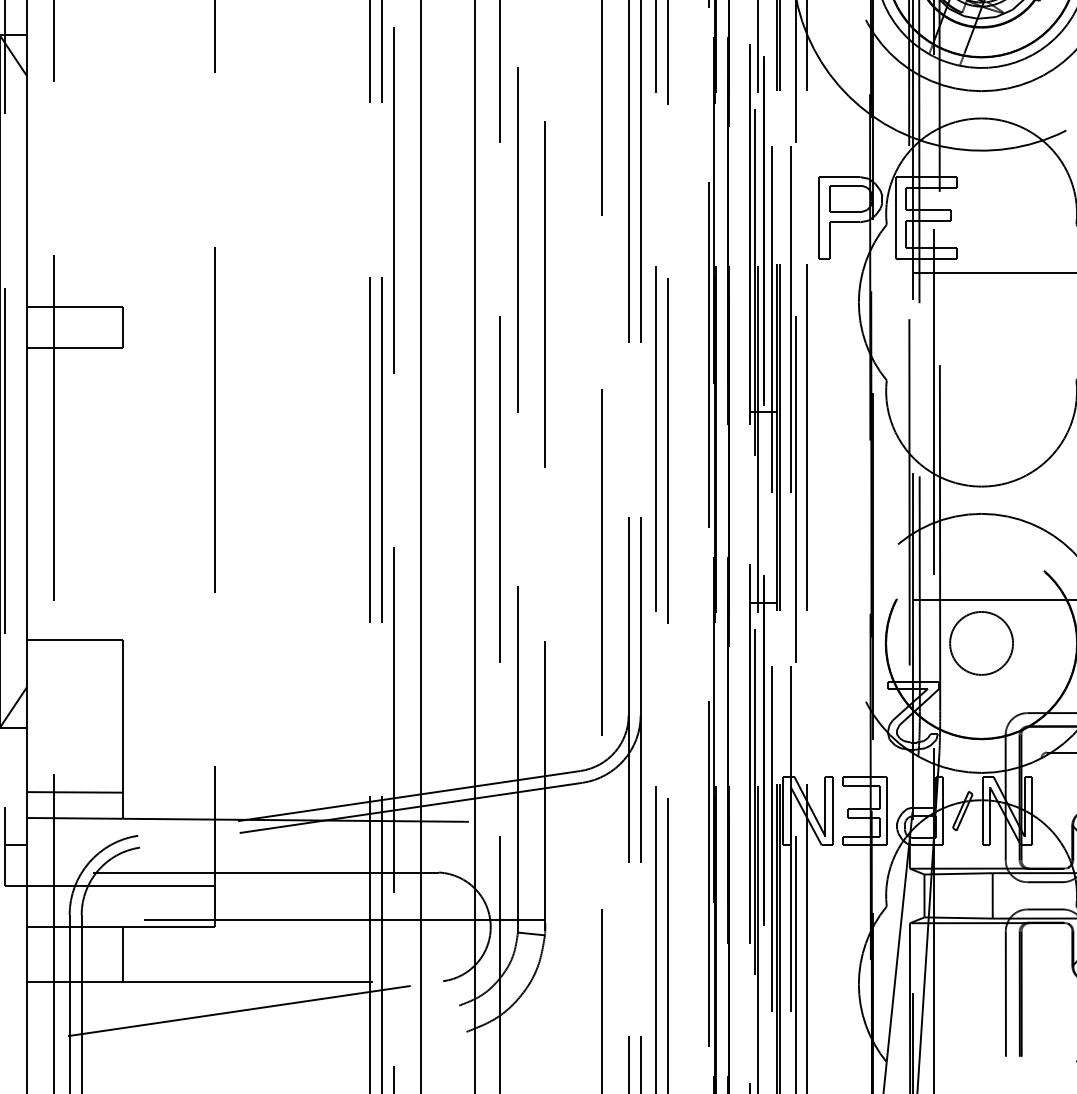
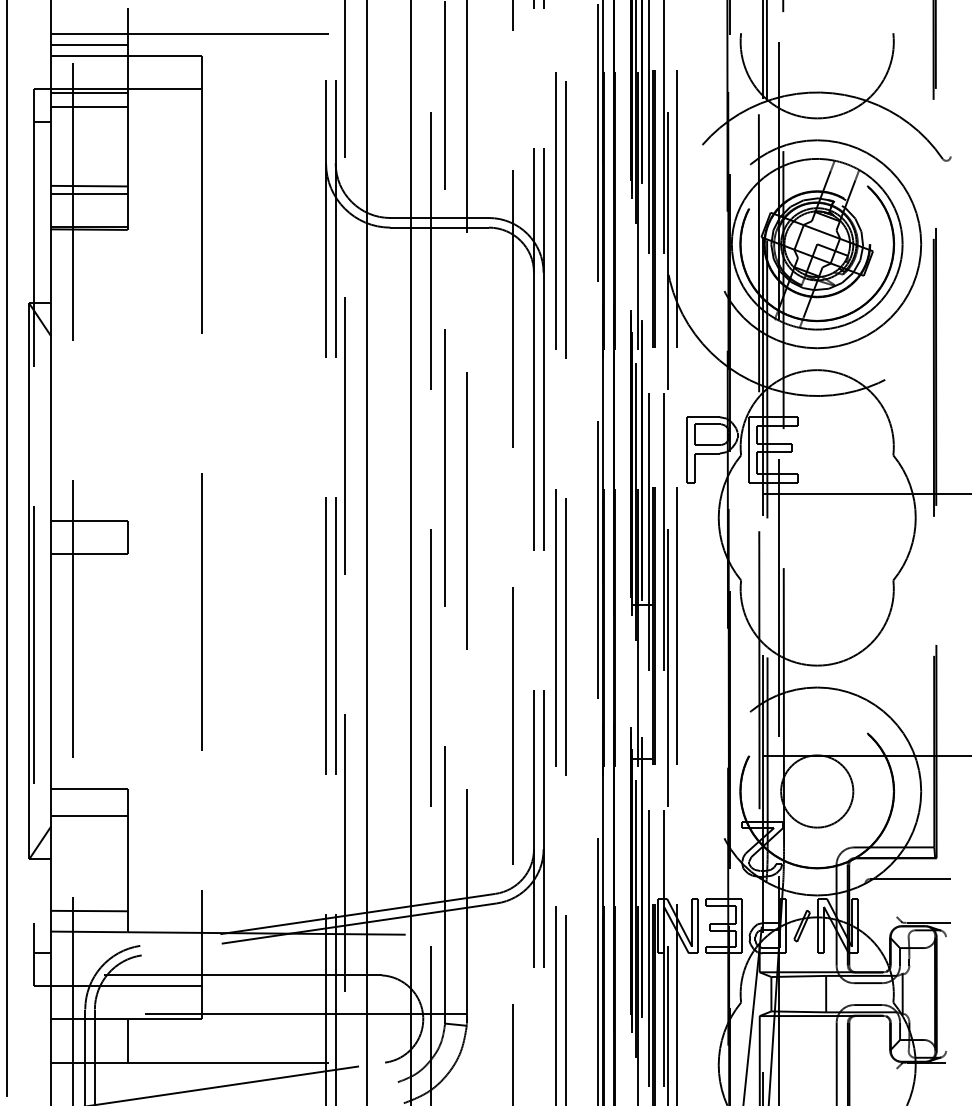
circle: (981, 643) -> (817, 791), size x1.43
line: (74, 674) -> (89, 816), added

